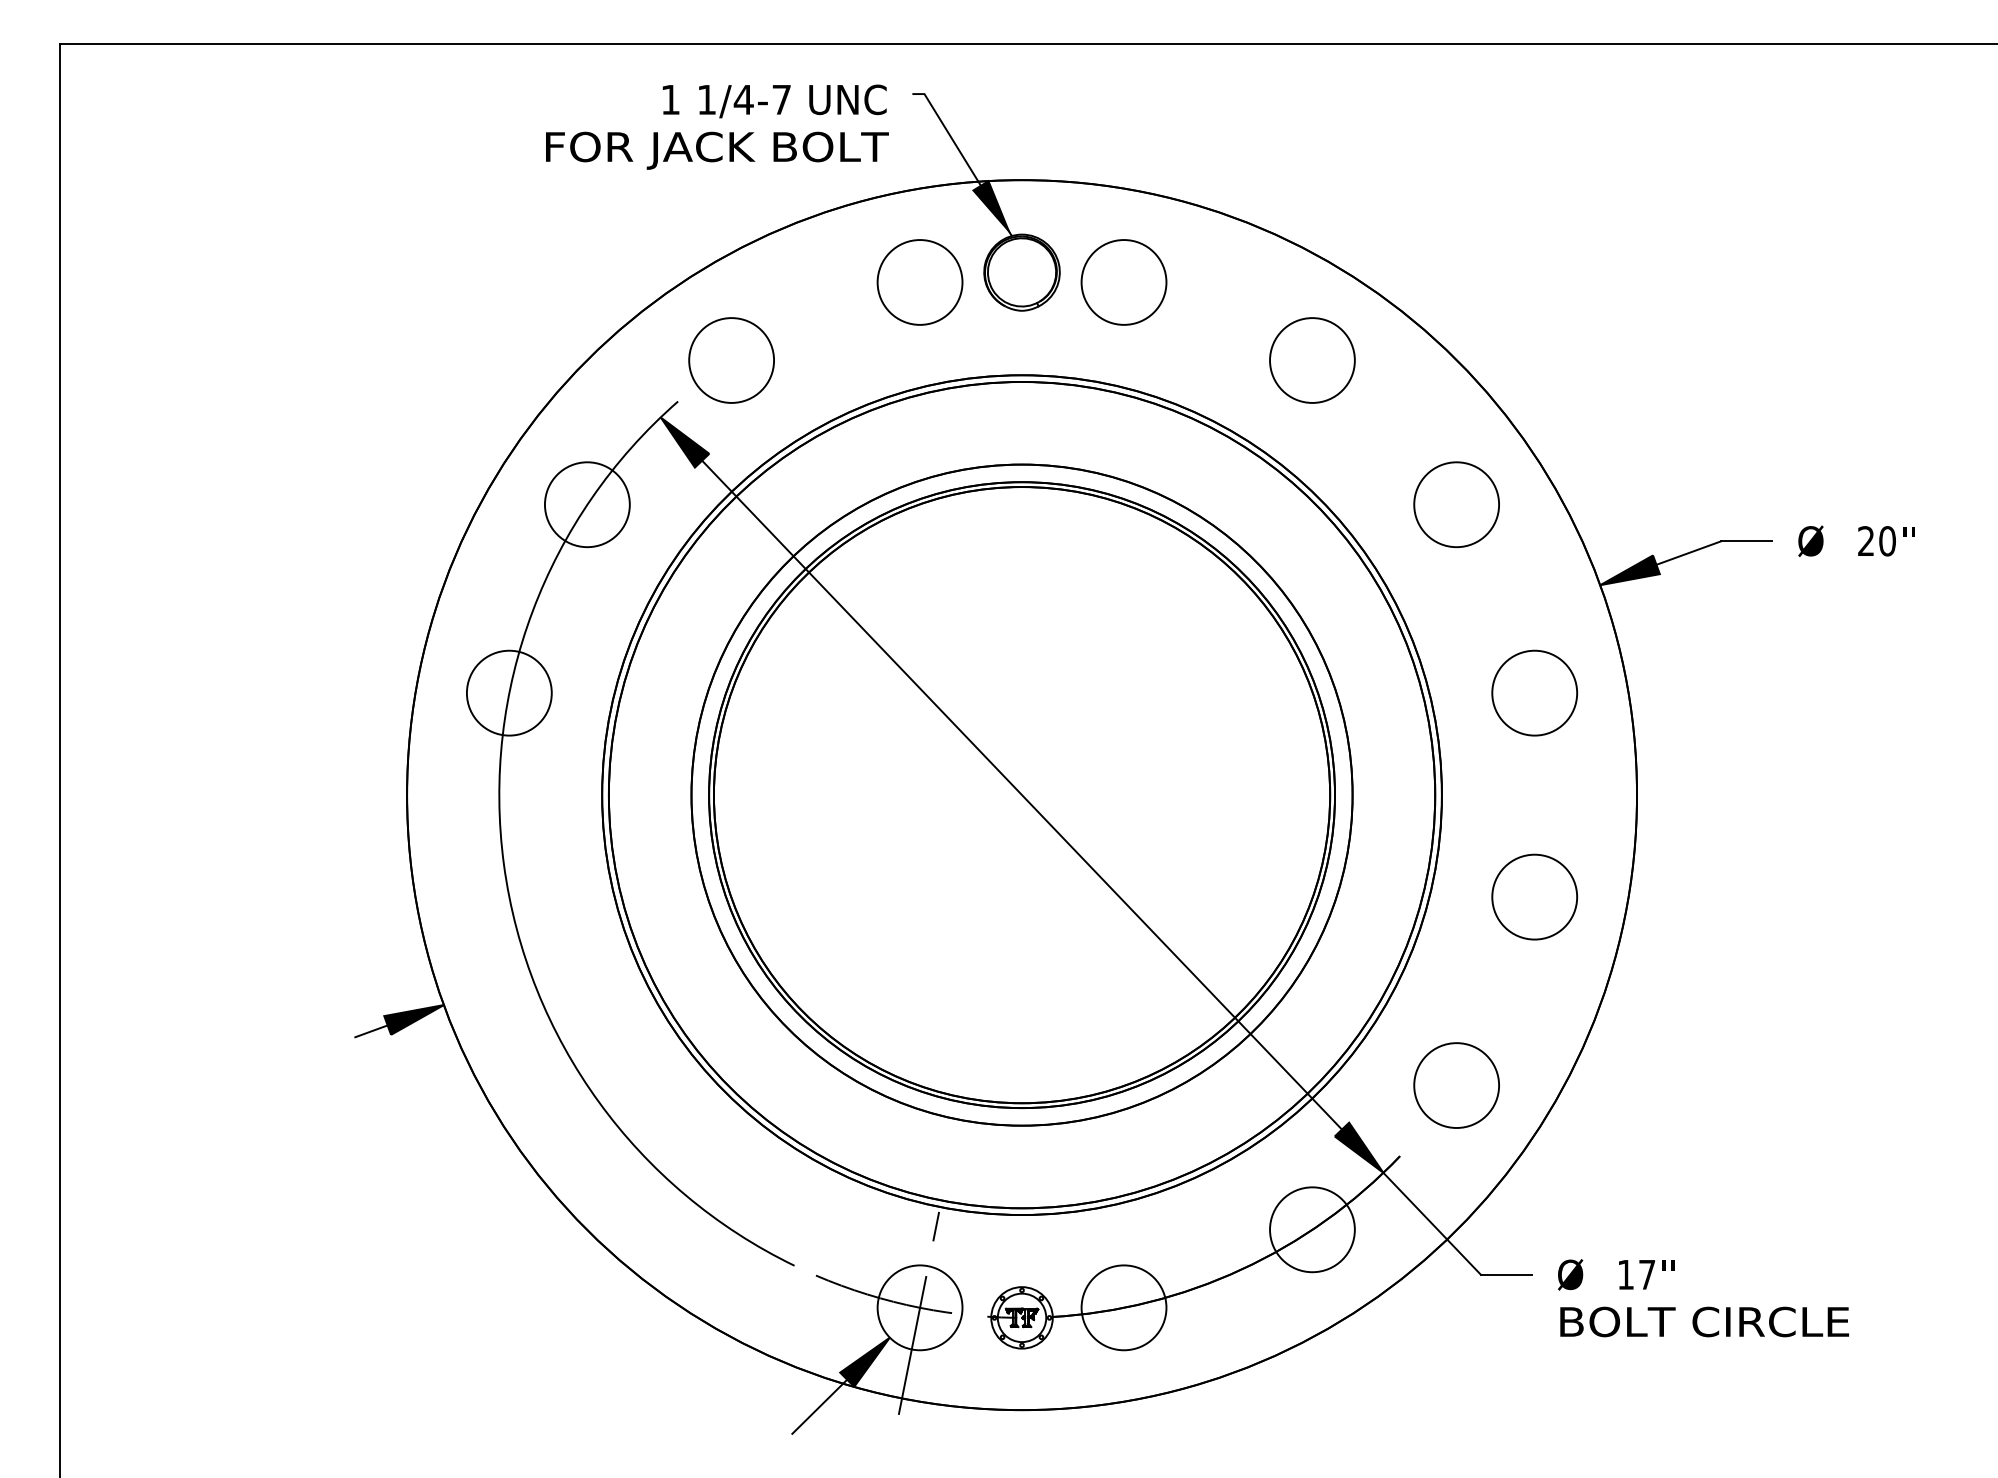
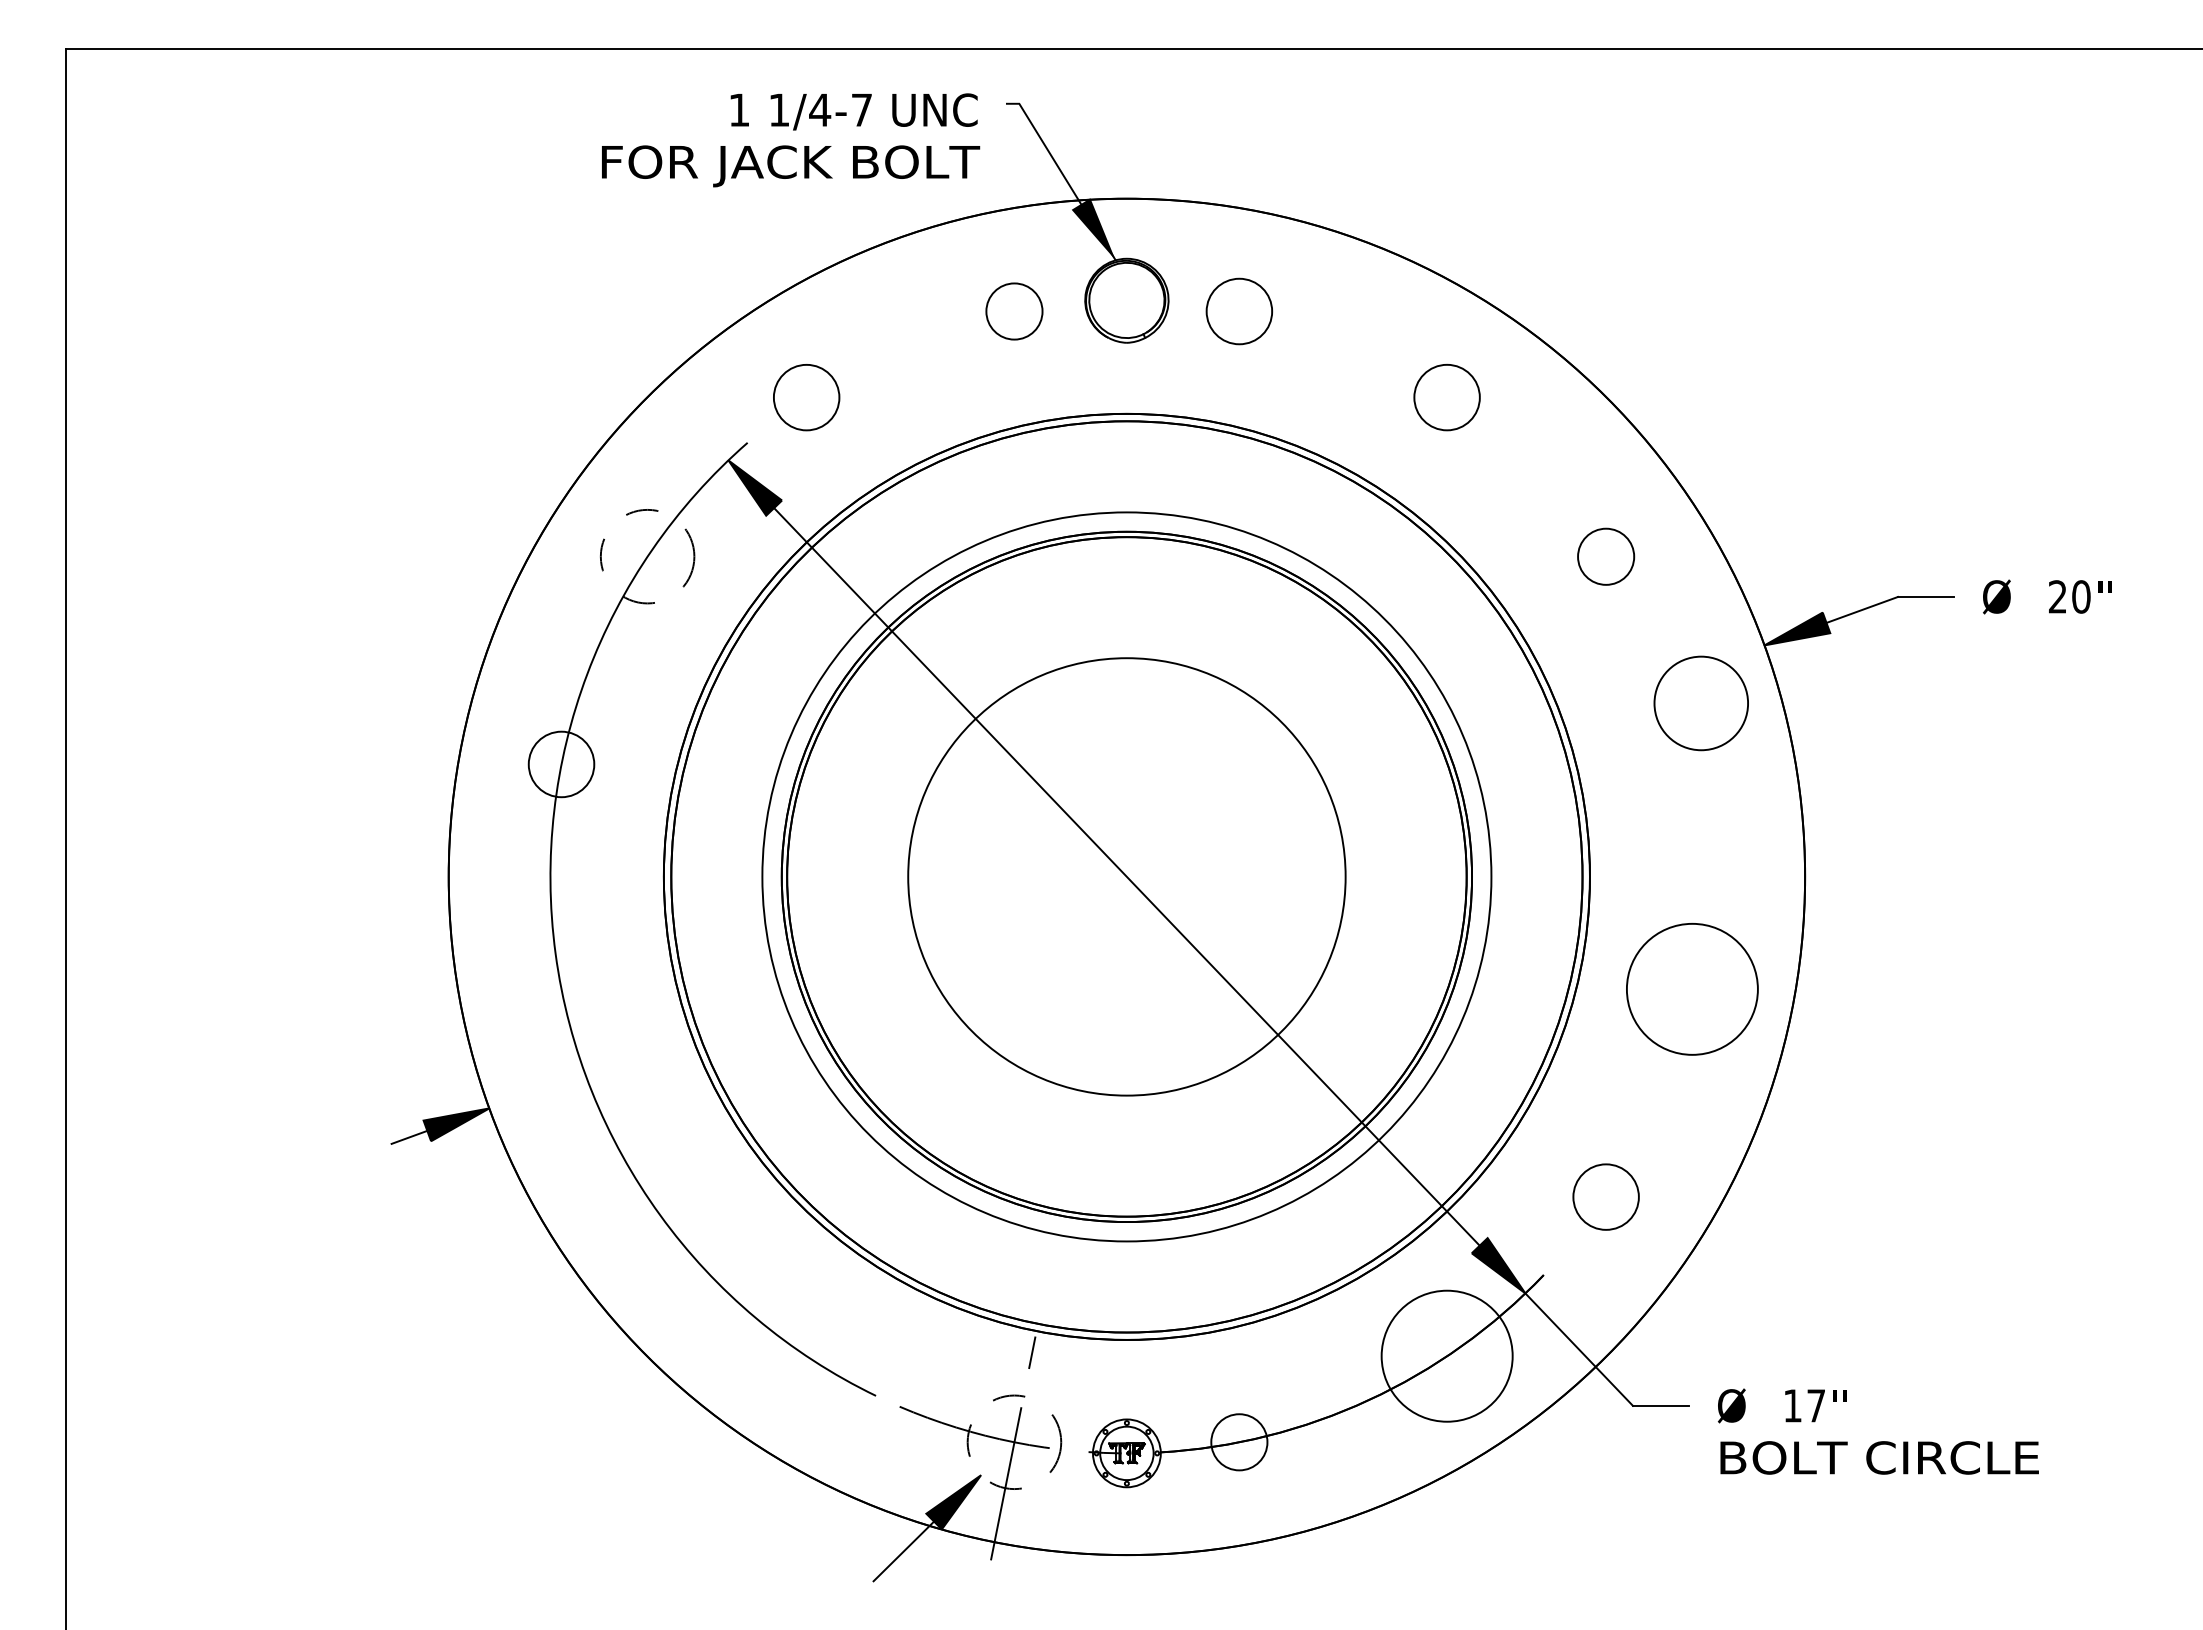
circle: (920, 282) -> (1014, 311), size x0.6
circle: (1124, 282) -> (1239, 311), size x0.7
circle: (731, 360) -> (806, 397), size x0.7
circle: (1311, 360) -> (1446, 397), size x0.7
circle: (587, 504) -> (647, 556), solid -> dashed
circle: (1456, 504) -> (1605, 556), size x0.6
circle: (509, 693) -> (561, 764), size x0.7
circle: (1534, 693) -> (1700, 703), moved
circle: (1021, 794) -> (1126, 876), size x0.6
circle: (1534, 897) -> (1691, 989), size x1.4
circle: (1456, 1084) -> (1605, 1196), size x0.7
circle: (1311, 1230) -> (1446, 1356), size x1.4
circle: (920, 1308) -> (1014, 1442), solid -> dashed
circle: (1124, 1308) -> (1239, 1442), size x0.6

